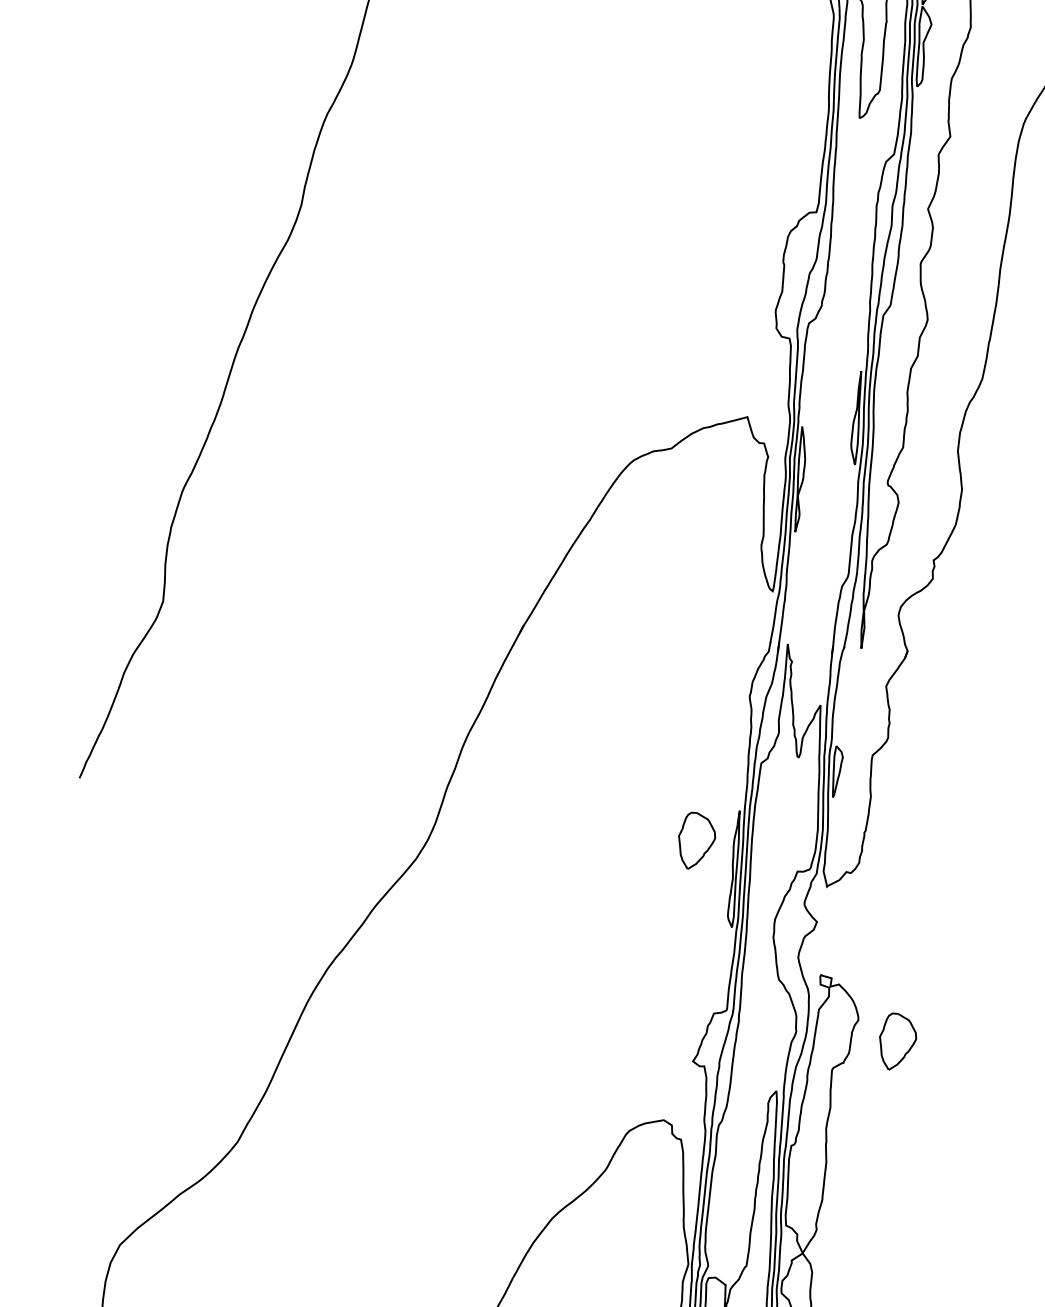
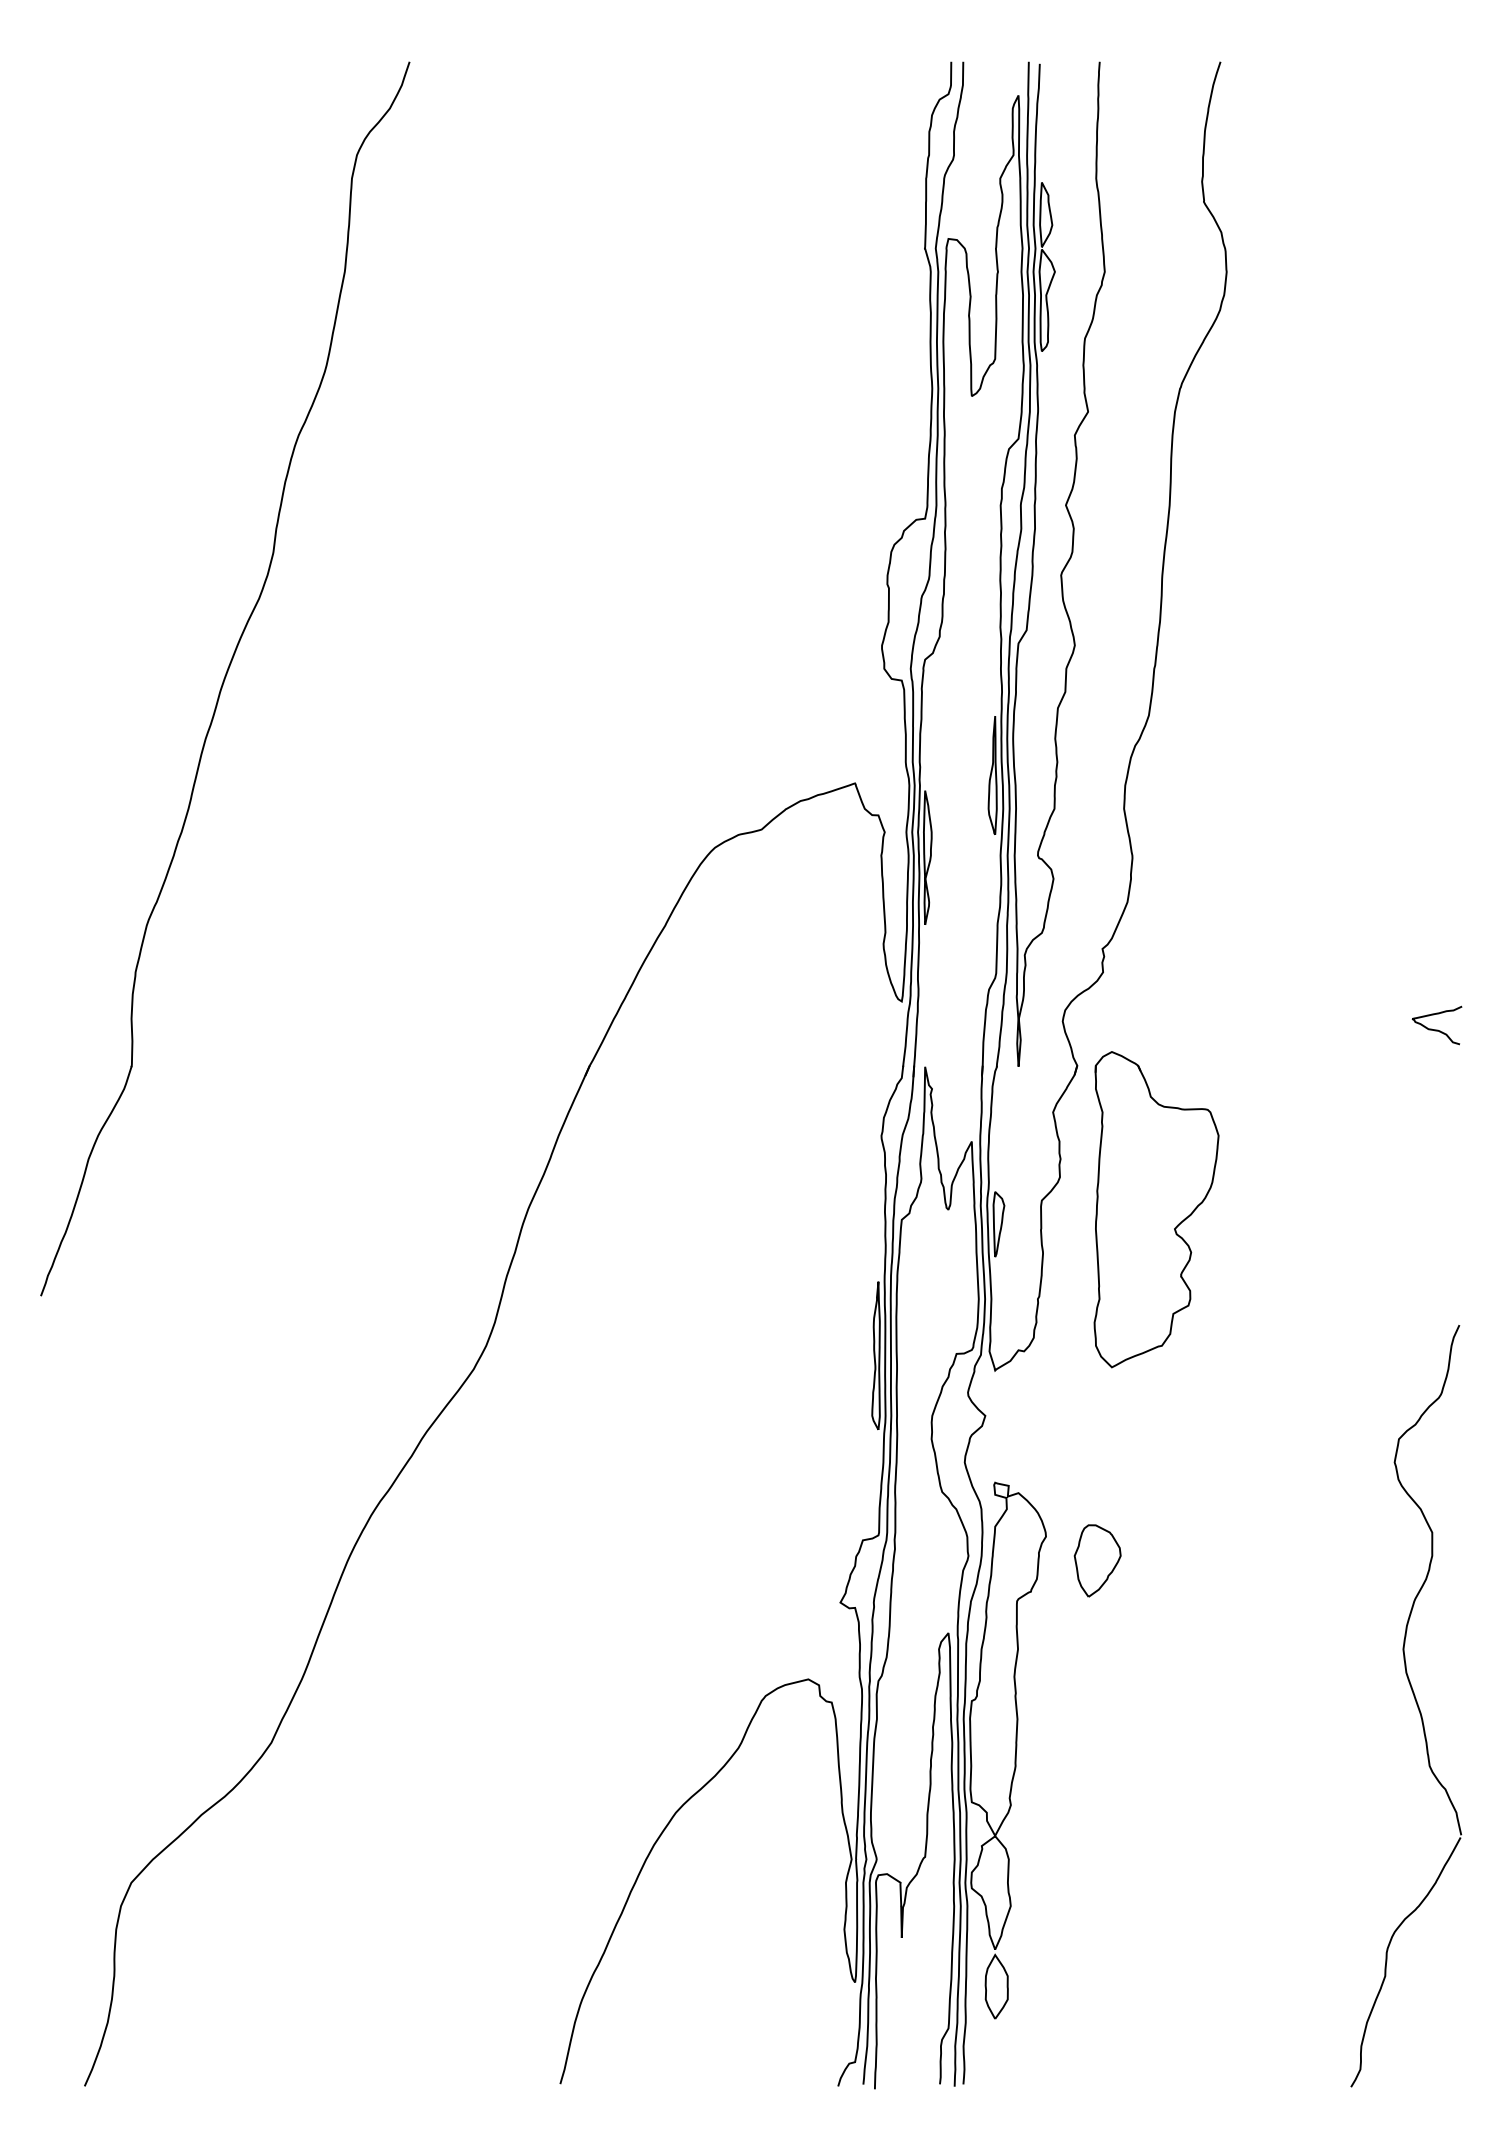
part: (962, 768) -> (1156, 1209), added
part: (696, 840) -> (826, 1323), removed

